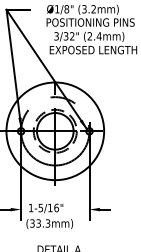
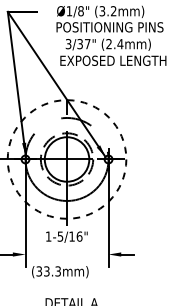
text: (72, 36) -> (87, 44), 3/32" -> 3/37"
circle: (54, 131) -> (66, 159), solid -> dashed
text: (45, 207) -> (66, 236), moved

